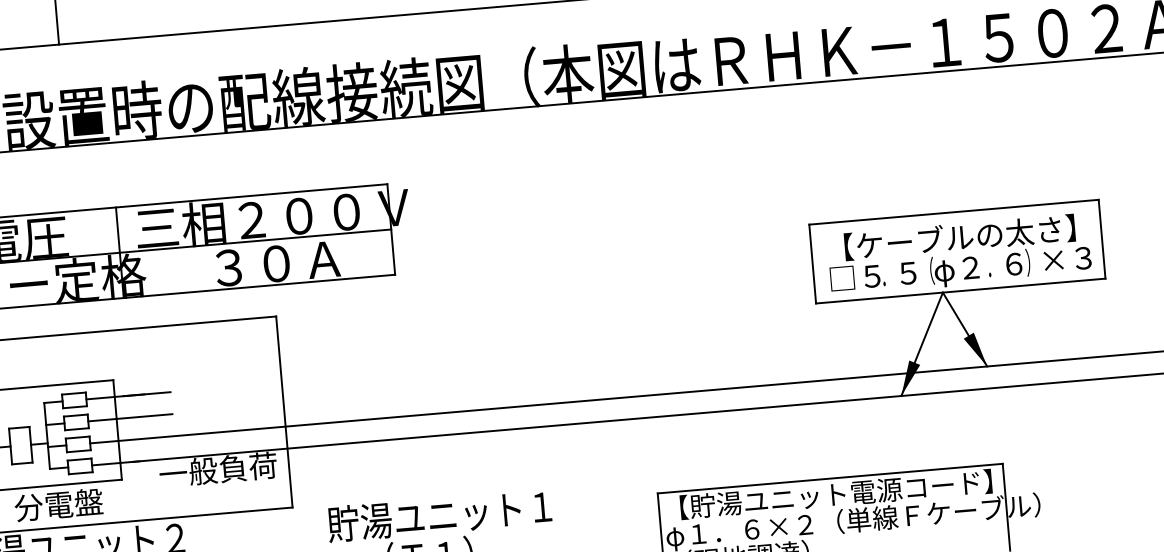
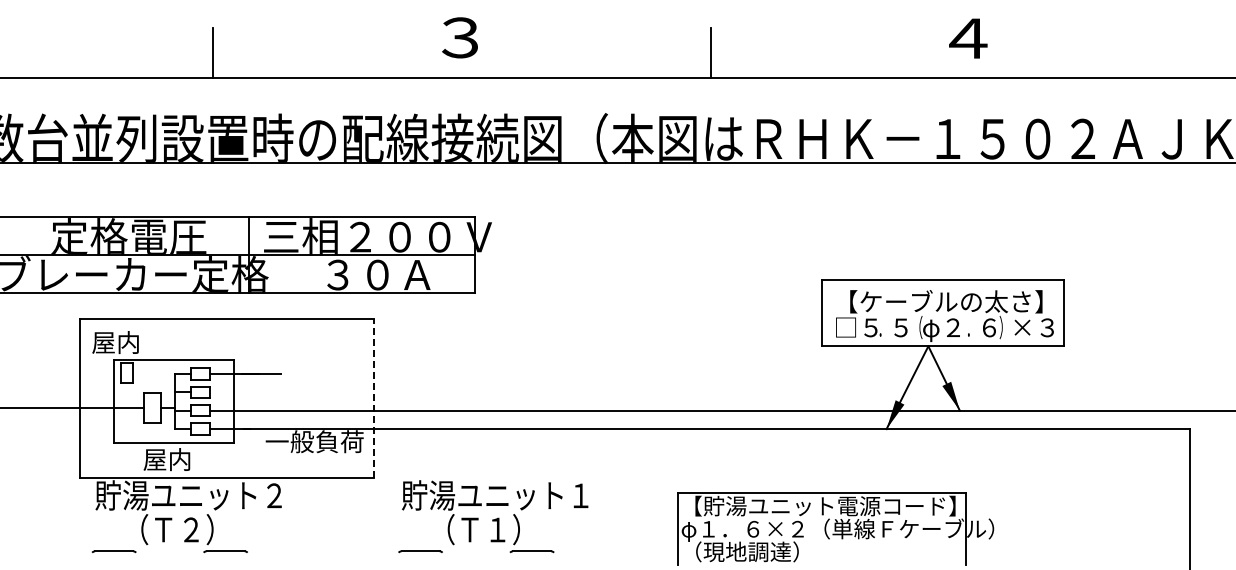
line: (284, 412) -> (373, 398), solid -> dashed
line: (130, 417) -> (245, 392), removed
text: (58, 504) -> (179, 459), 分電盤 -> 屋内

